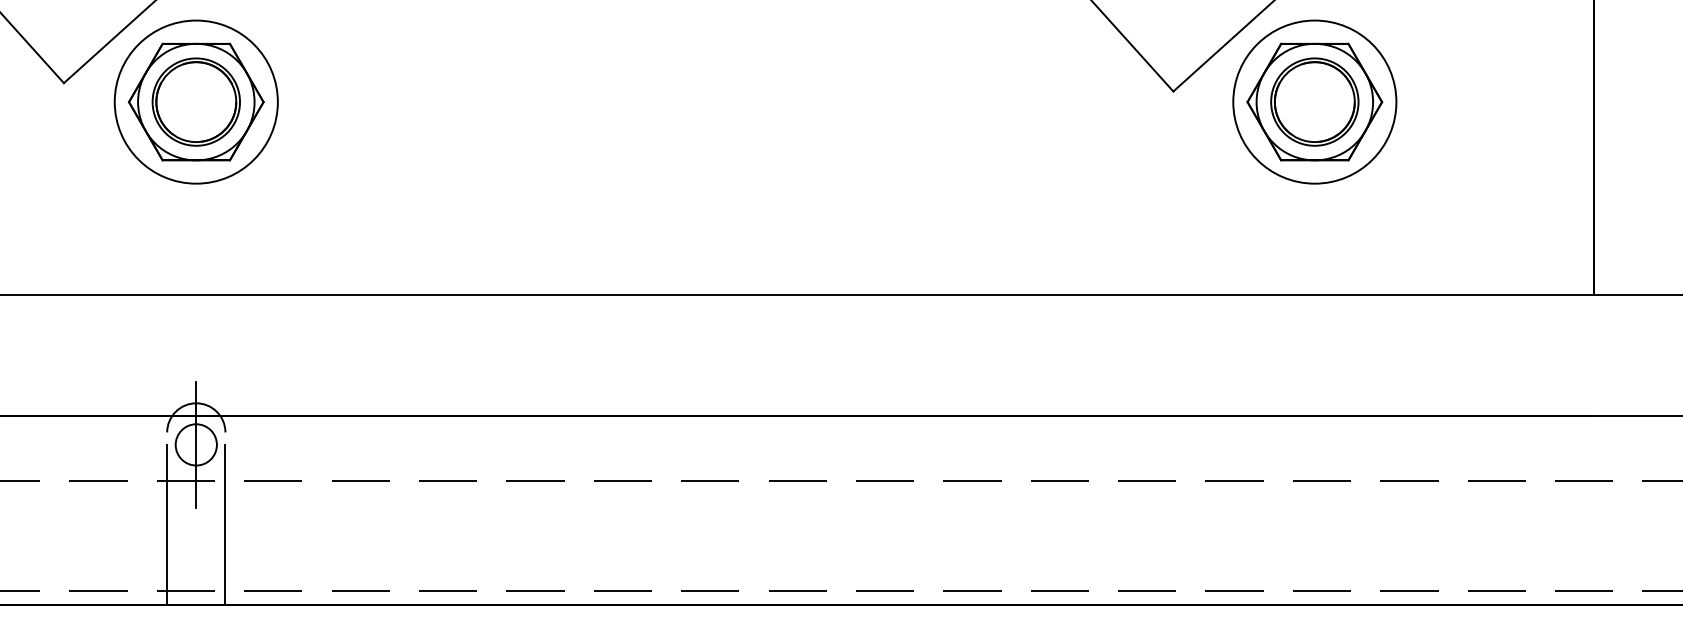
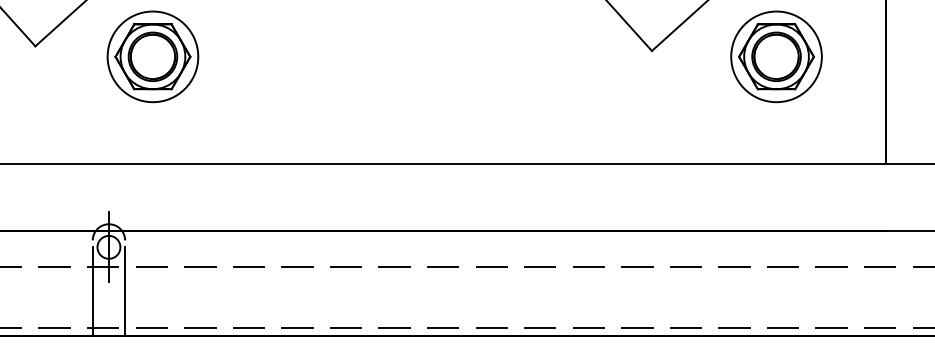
part: (195, 101) -> (152, 56), moved
part: (1314, 101) -> (776, 56), moved

